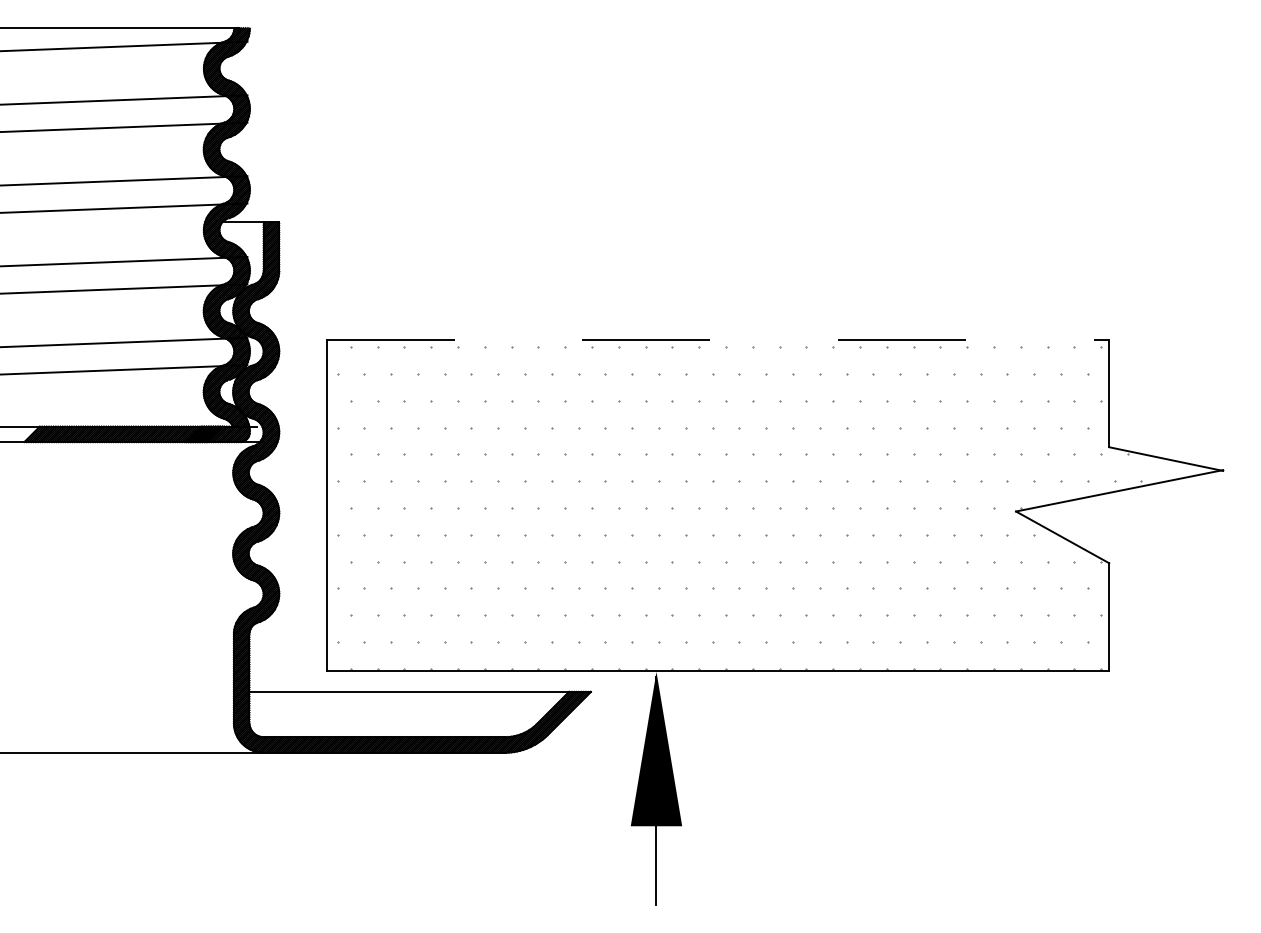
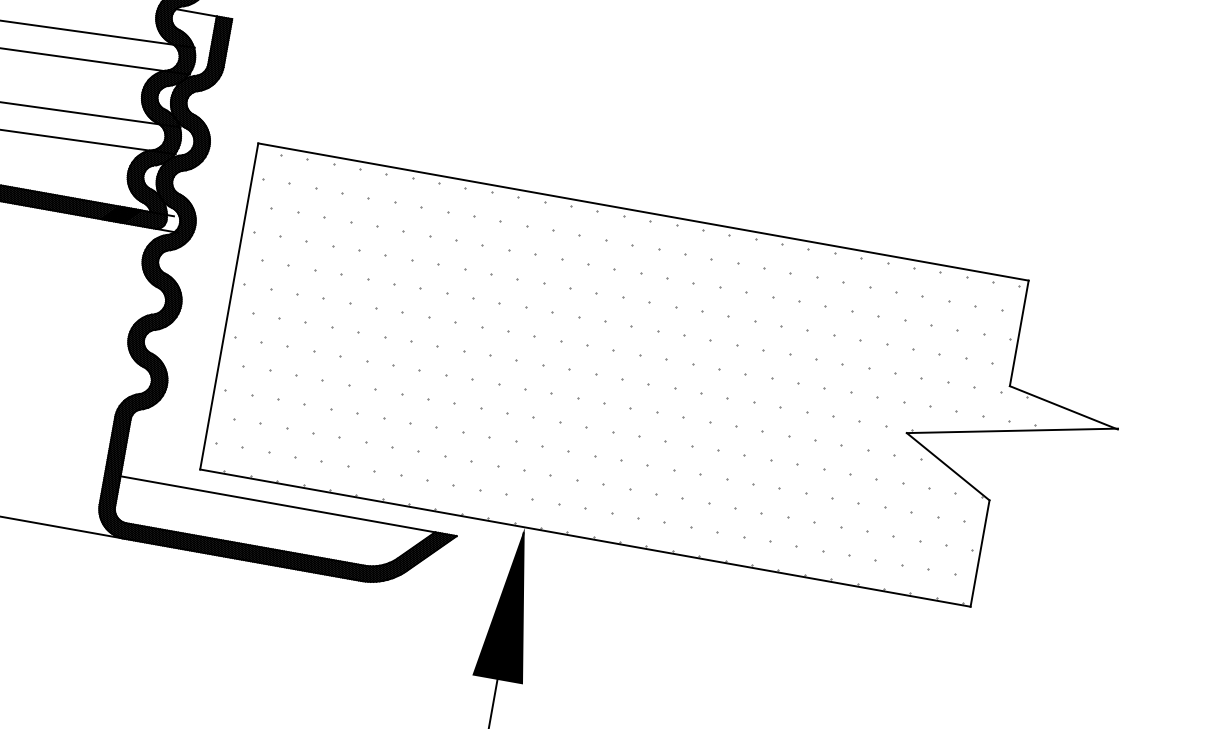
line: (718, 340) -> (643, 212), dashed -> solid

